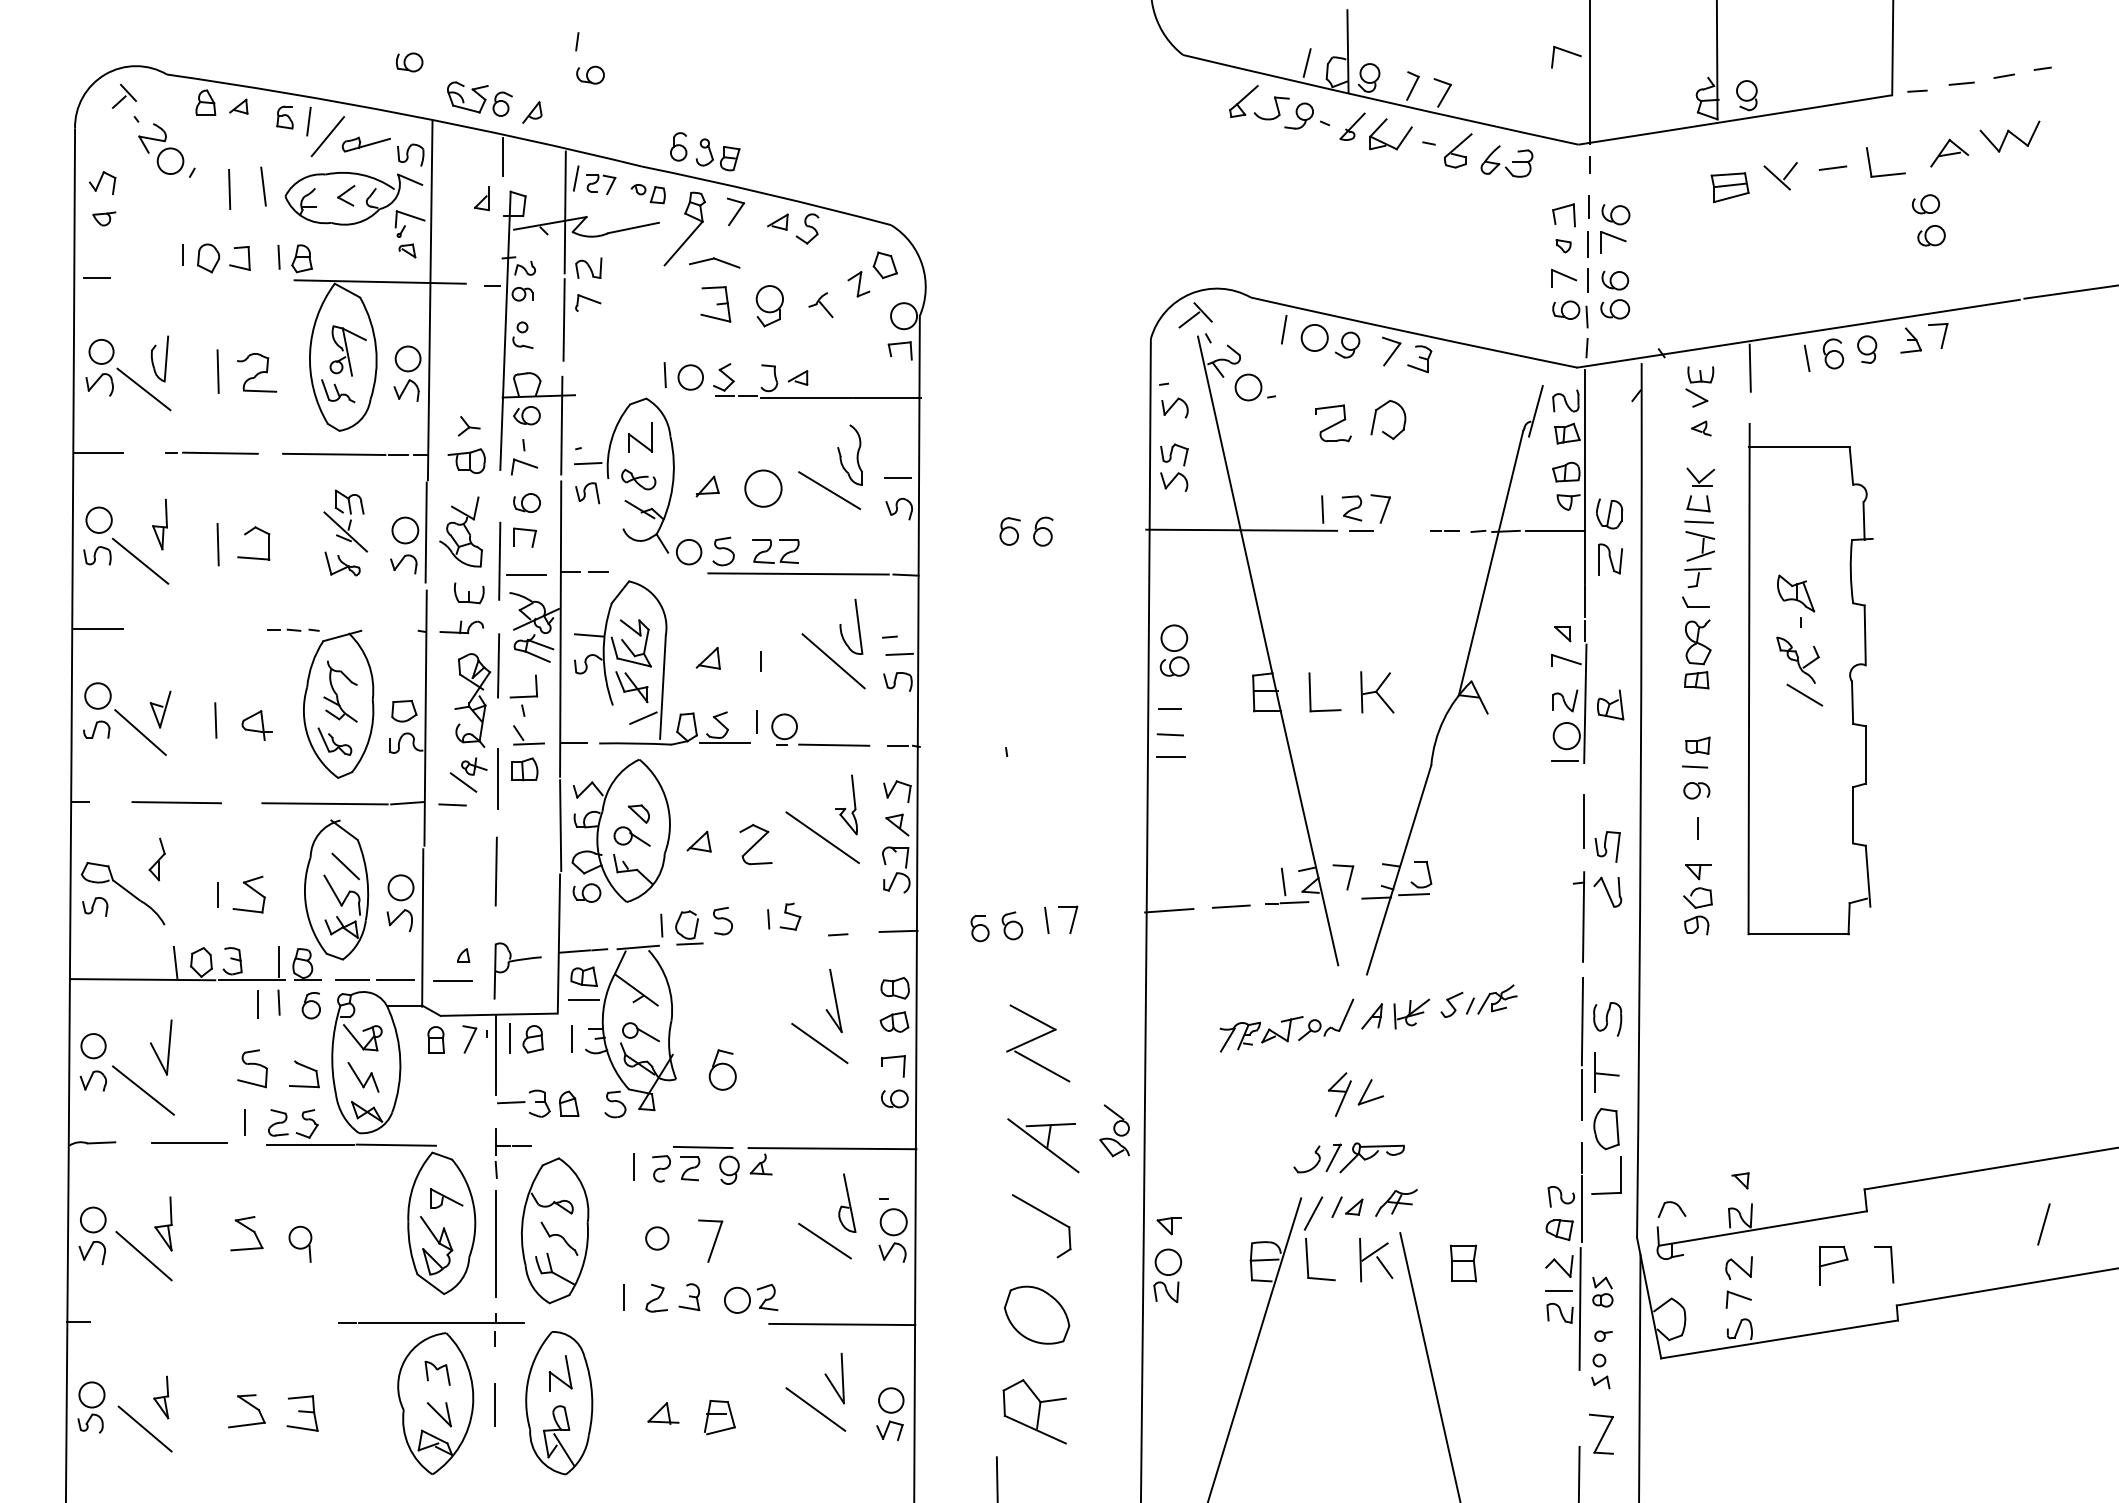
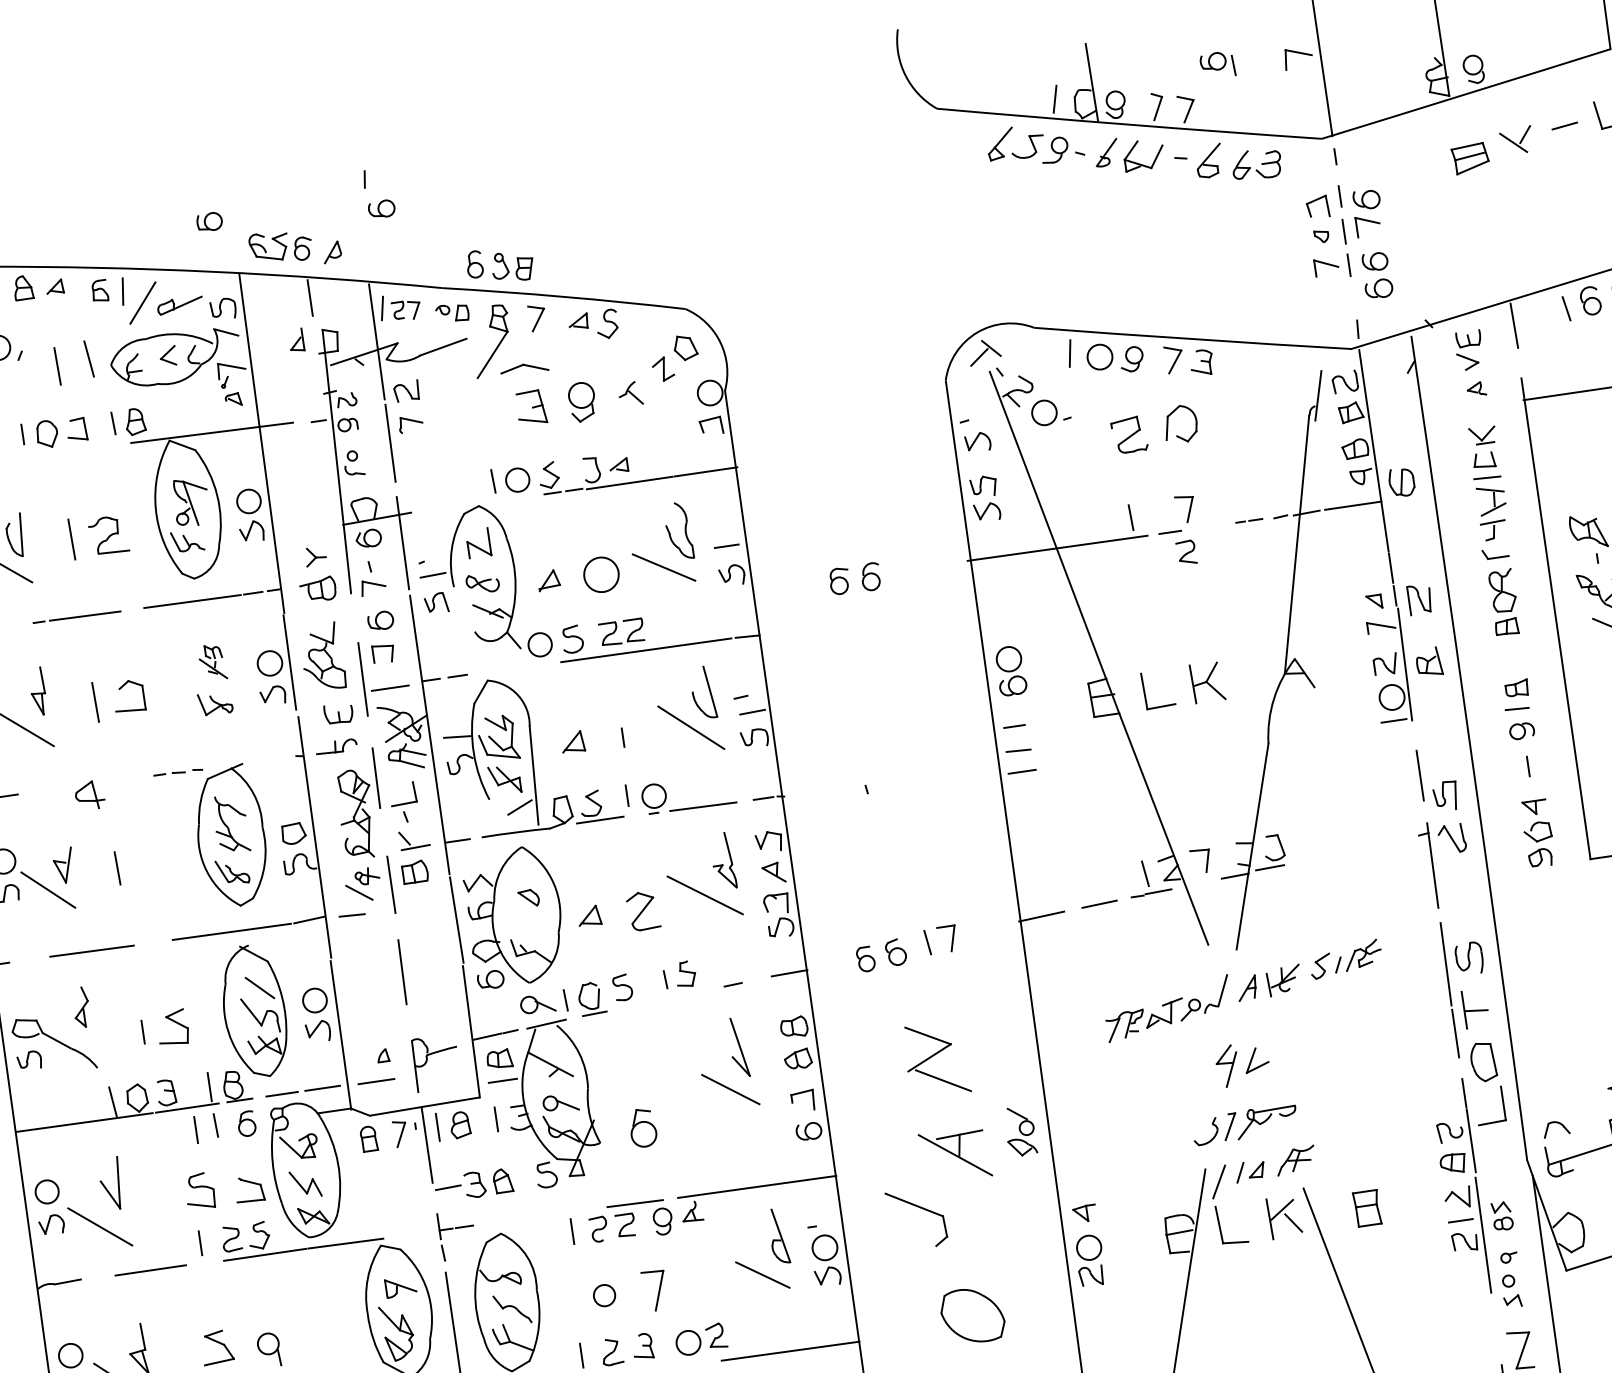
part: (1570, 314) -> (1217, 65), moved
part: (1351, 508) -> (1186, 552), moved
part: (345, 520) -> (212, 662), size x0.6
part: (1610, 559) -> (1419, 599), moved
part: (256, 725) -> (89, 795), moved
part: (631, 836) -> (537, 1004), moved
part: (1049, 1217) -> (923, 1209), moved

